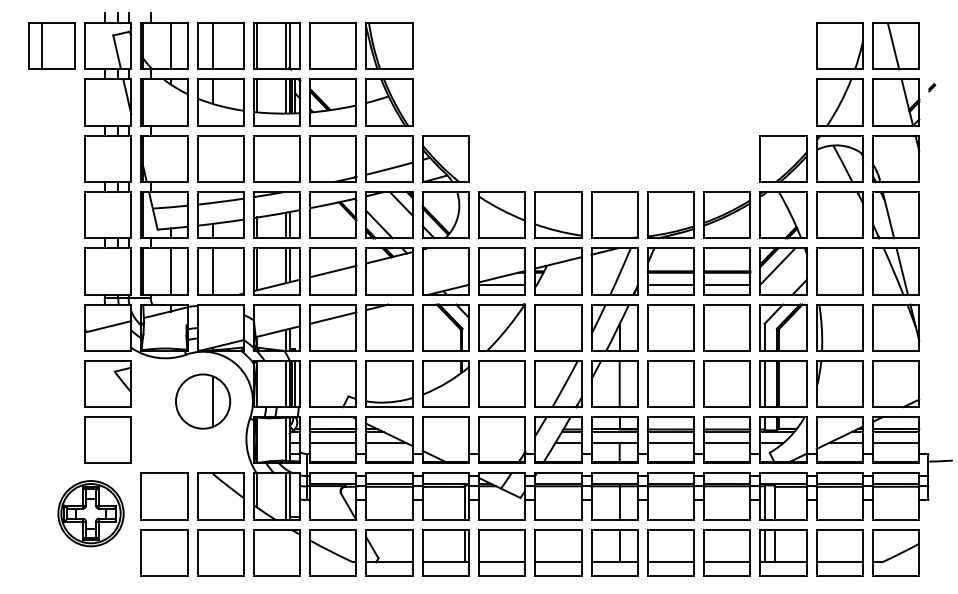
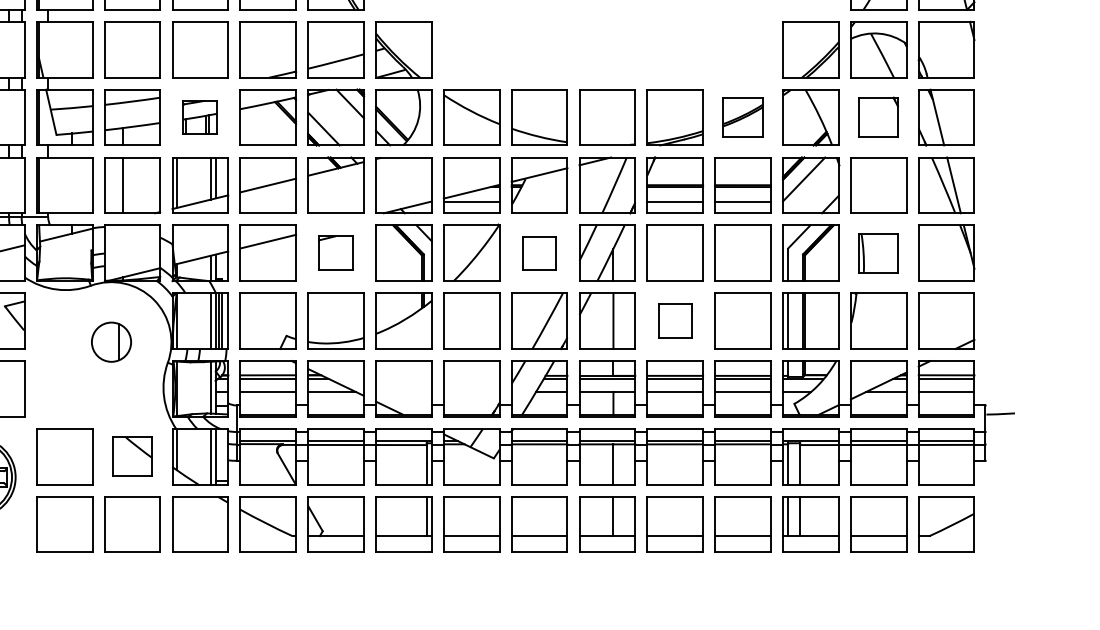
part: (276, 214) -> (199, 116), size x0.6
part: (726, 214) -> (742, 116), size x0.7
part: (839, 214) -> (878, 116), size x0.7
line: (170, 271) -> (72, 185), removed
part: (389, 327) -> (335, 252), size x0.6
part: (558, 327) -> (539, 252), size x0.6
part: (839, 327) -> (878, 252), size x0.7
part: (670, 383) -> (674, 320), size x0.6
part: (203, 401) -> (111, 342), size x0.6
part: (220, 496) -> (132, 456), size x0.7

